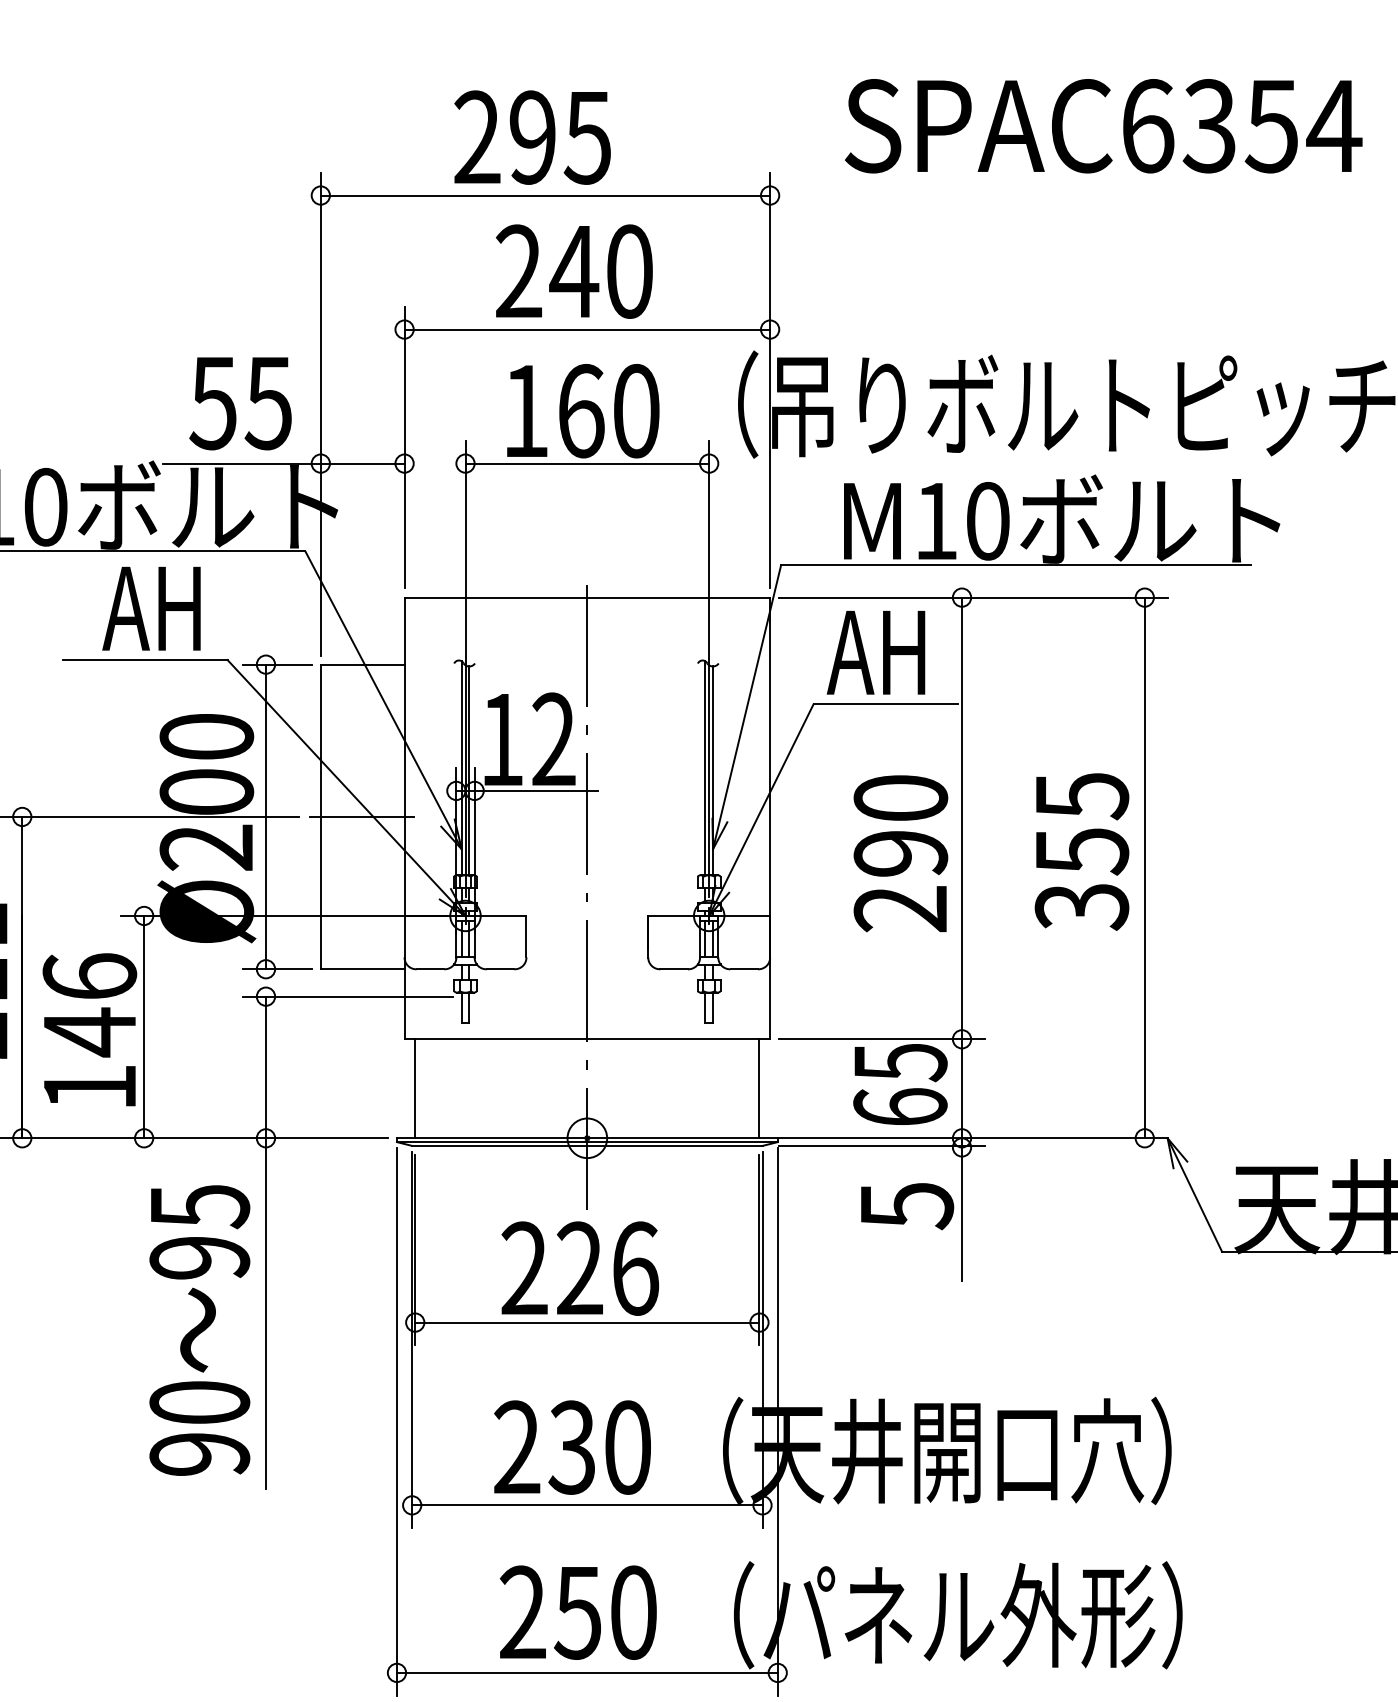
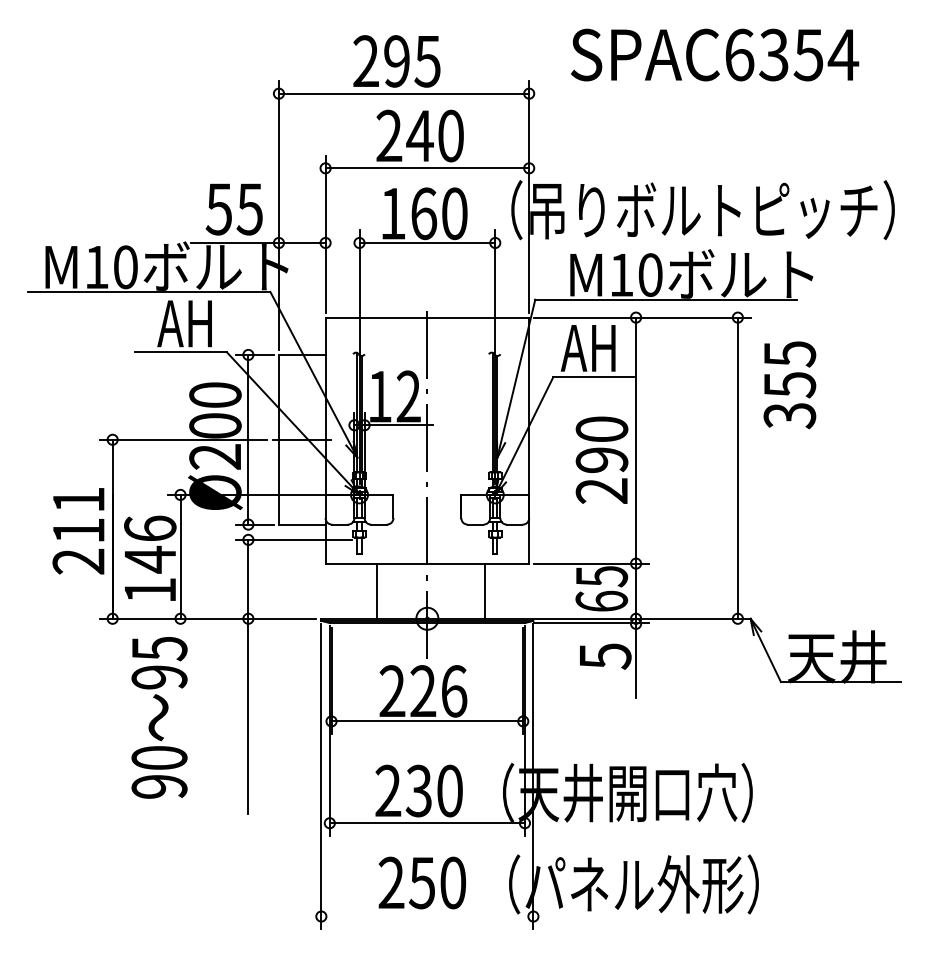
text: (1081, 852) -> (789, 385), moved
line: (415, 1087) -> (376, 590), moved
line: (759, 1087) -> (485, 590), moved
text: (199, 1329) -> (159, 717), moved
line: (587, 1672) -> (427, 916), removed

